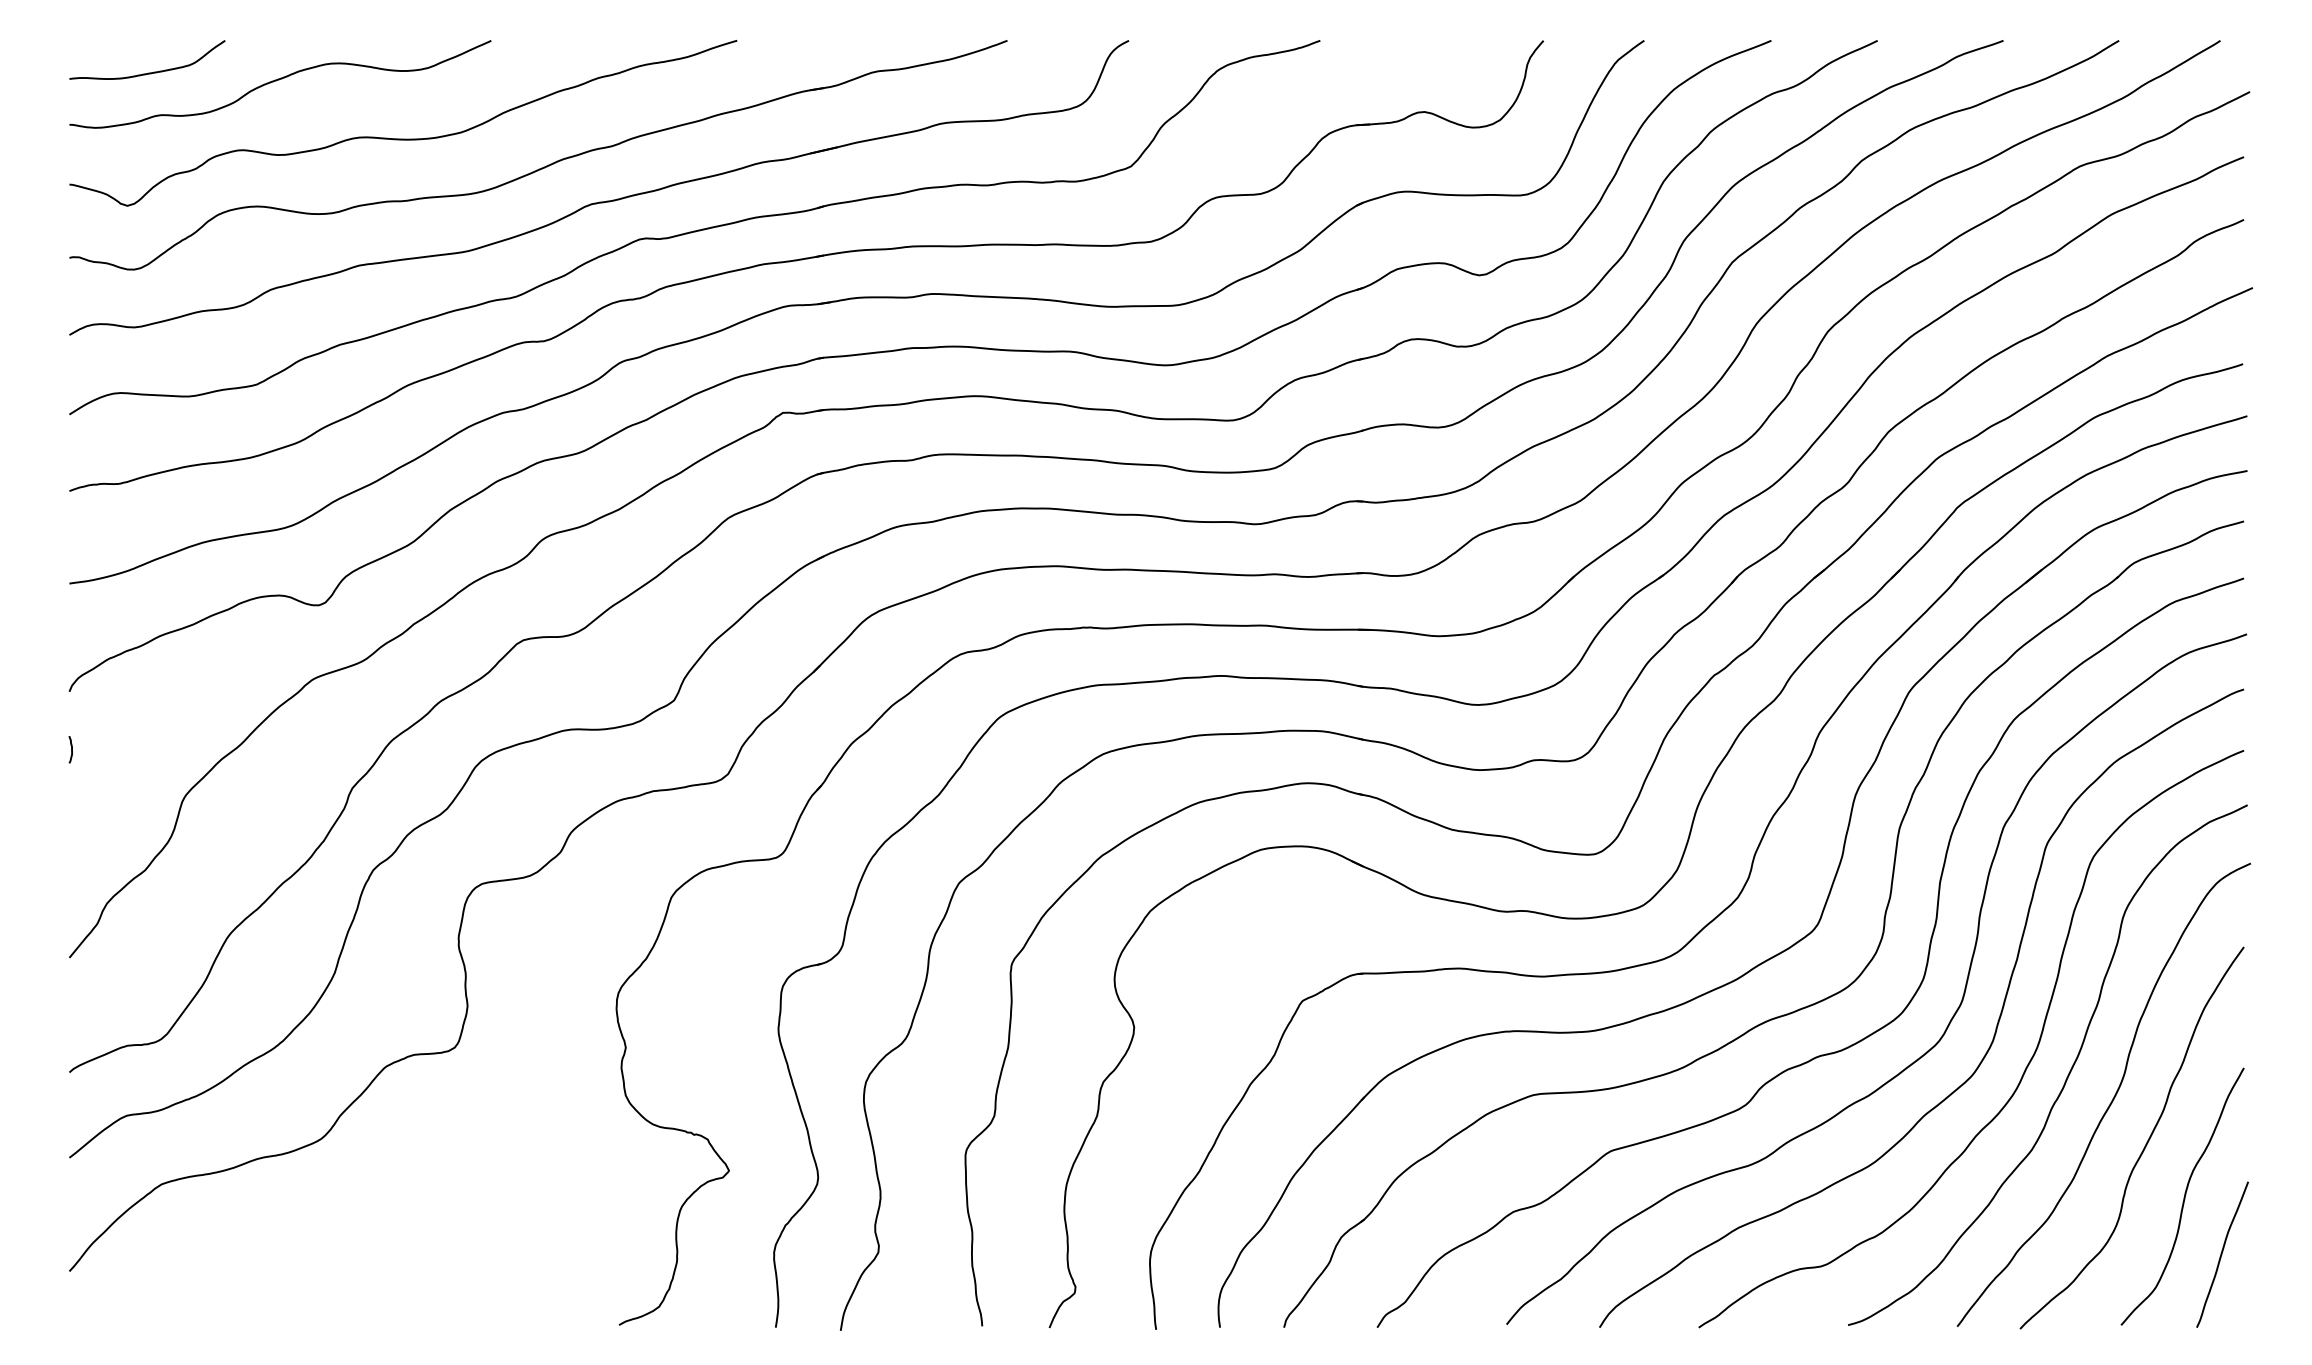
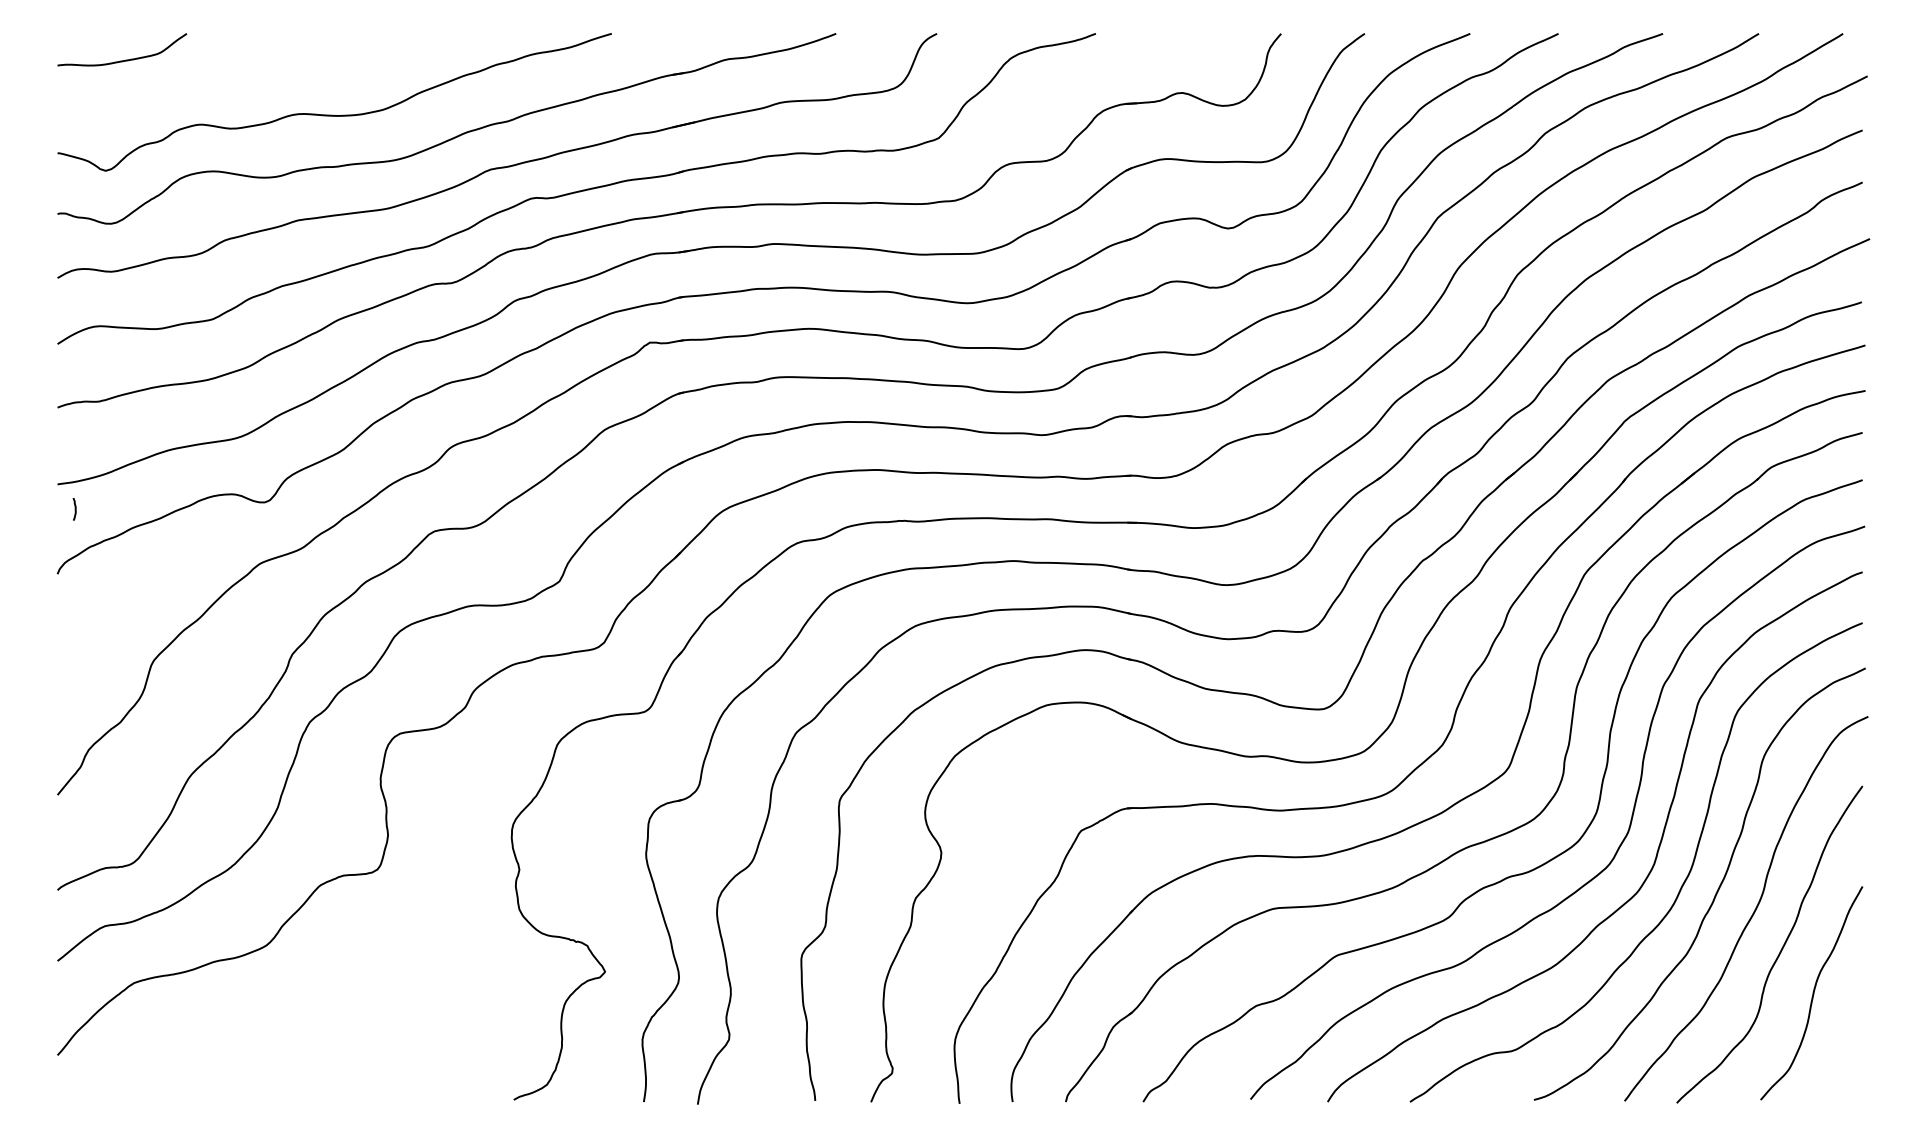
curve: (277, 81) -> (230, 67), removed
curve: (70, 749) -> (74, 509), moved
curve: (2222, 1254) -> (1844, 1041), removed

